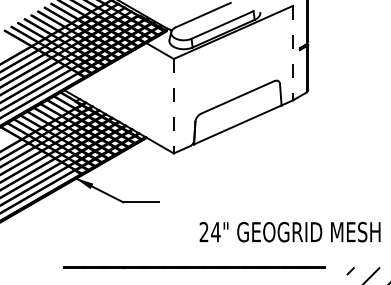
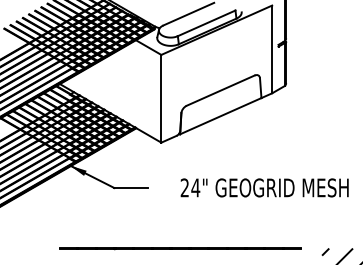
line: (293, 53) -> (272, 49), dashed -> solid
line: (173, 106) -> (161, 99), dashed -> solid
text: (289, 231) -> (264, 187), moved

